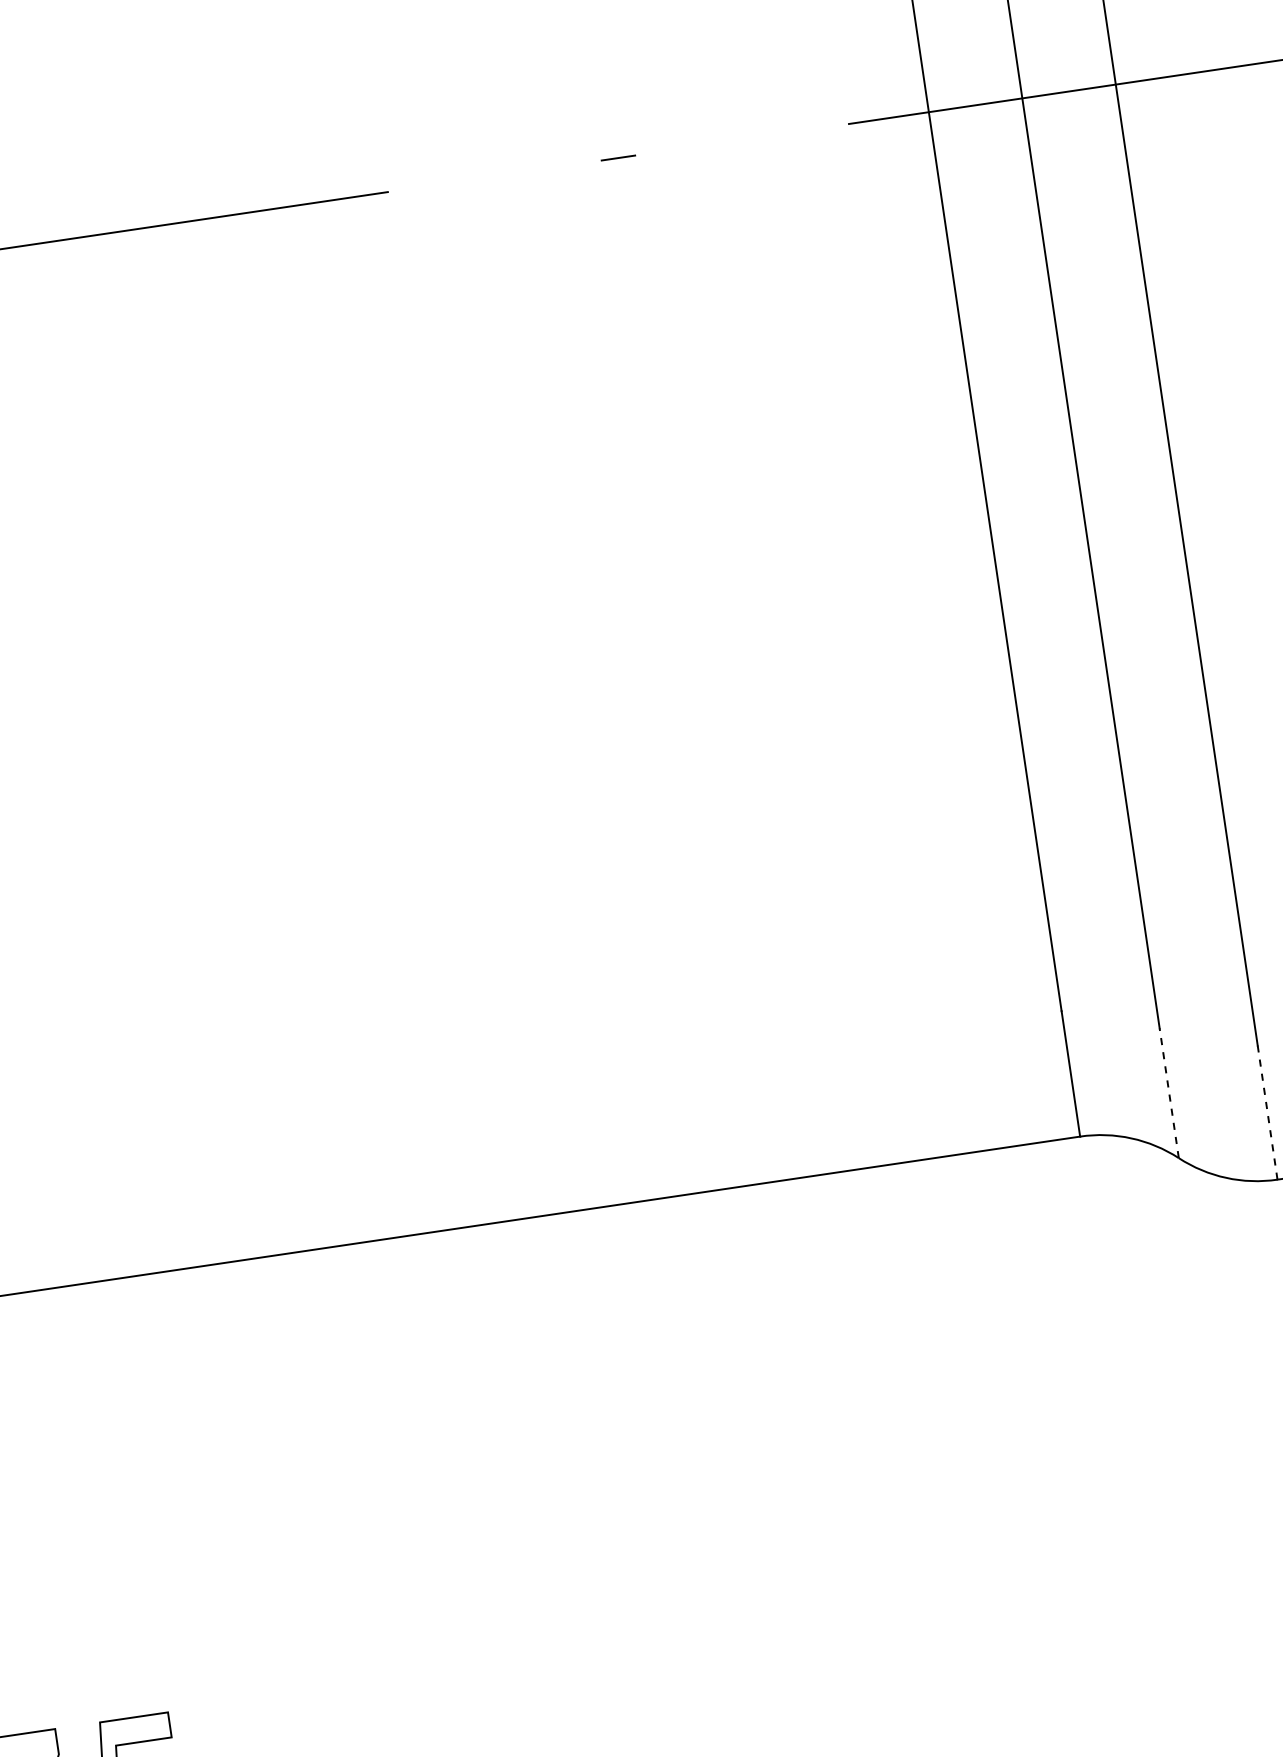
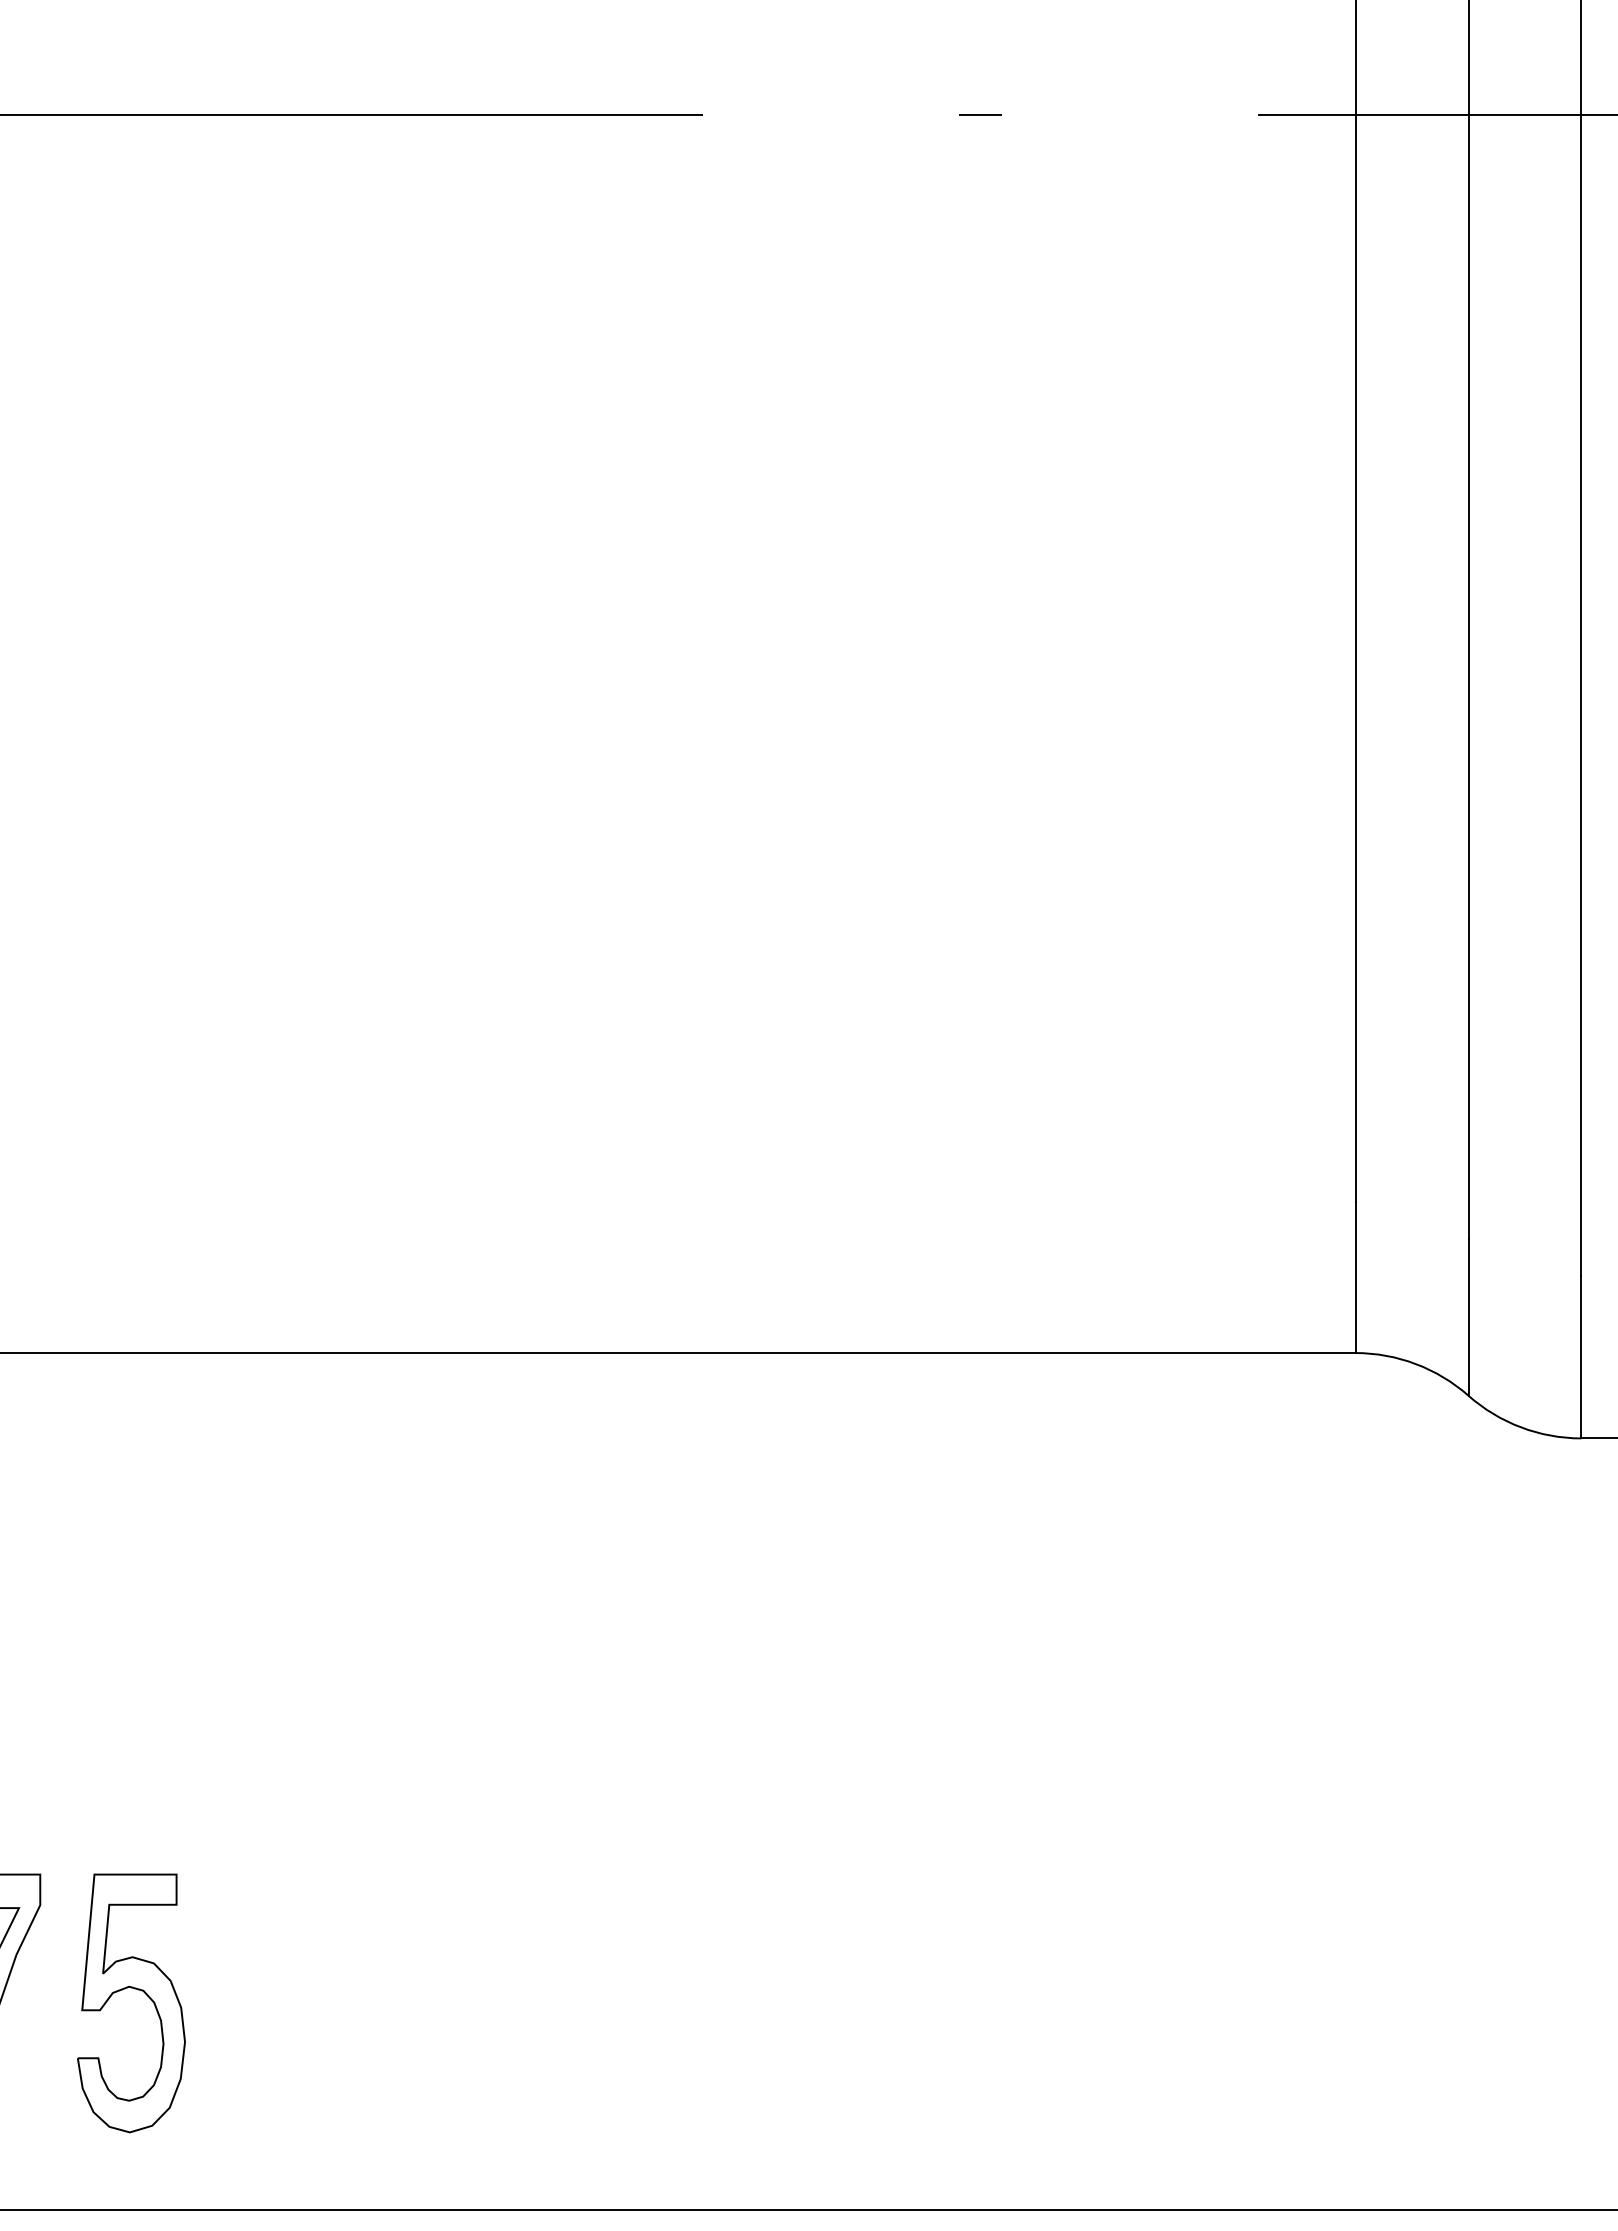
line: (1169, 1092) -> (1468, 1316), dashed -> solid
line: (1267, 1112) -> (1581, 1357), dashed -> solid

